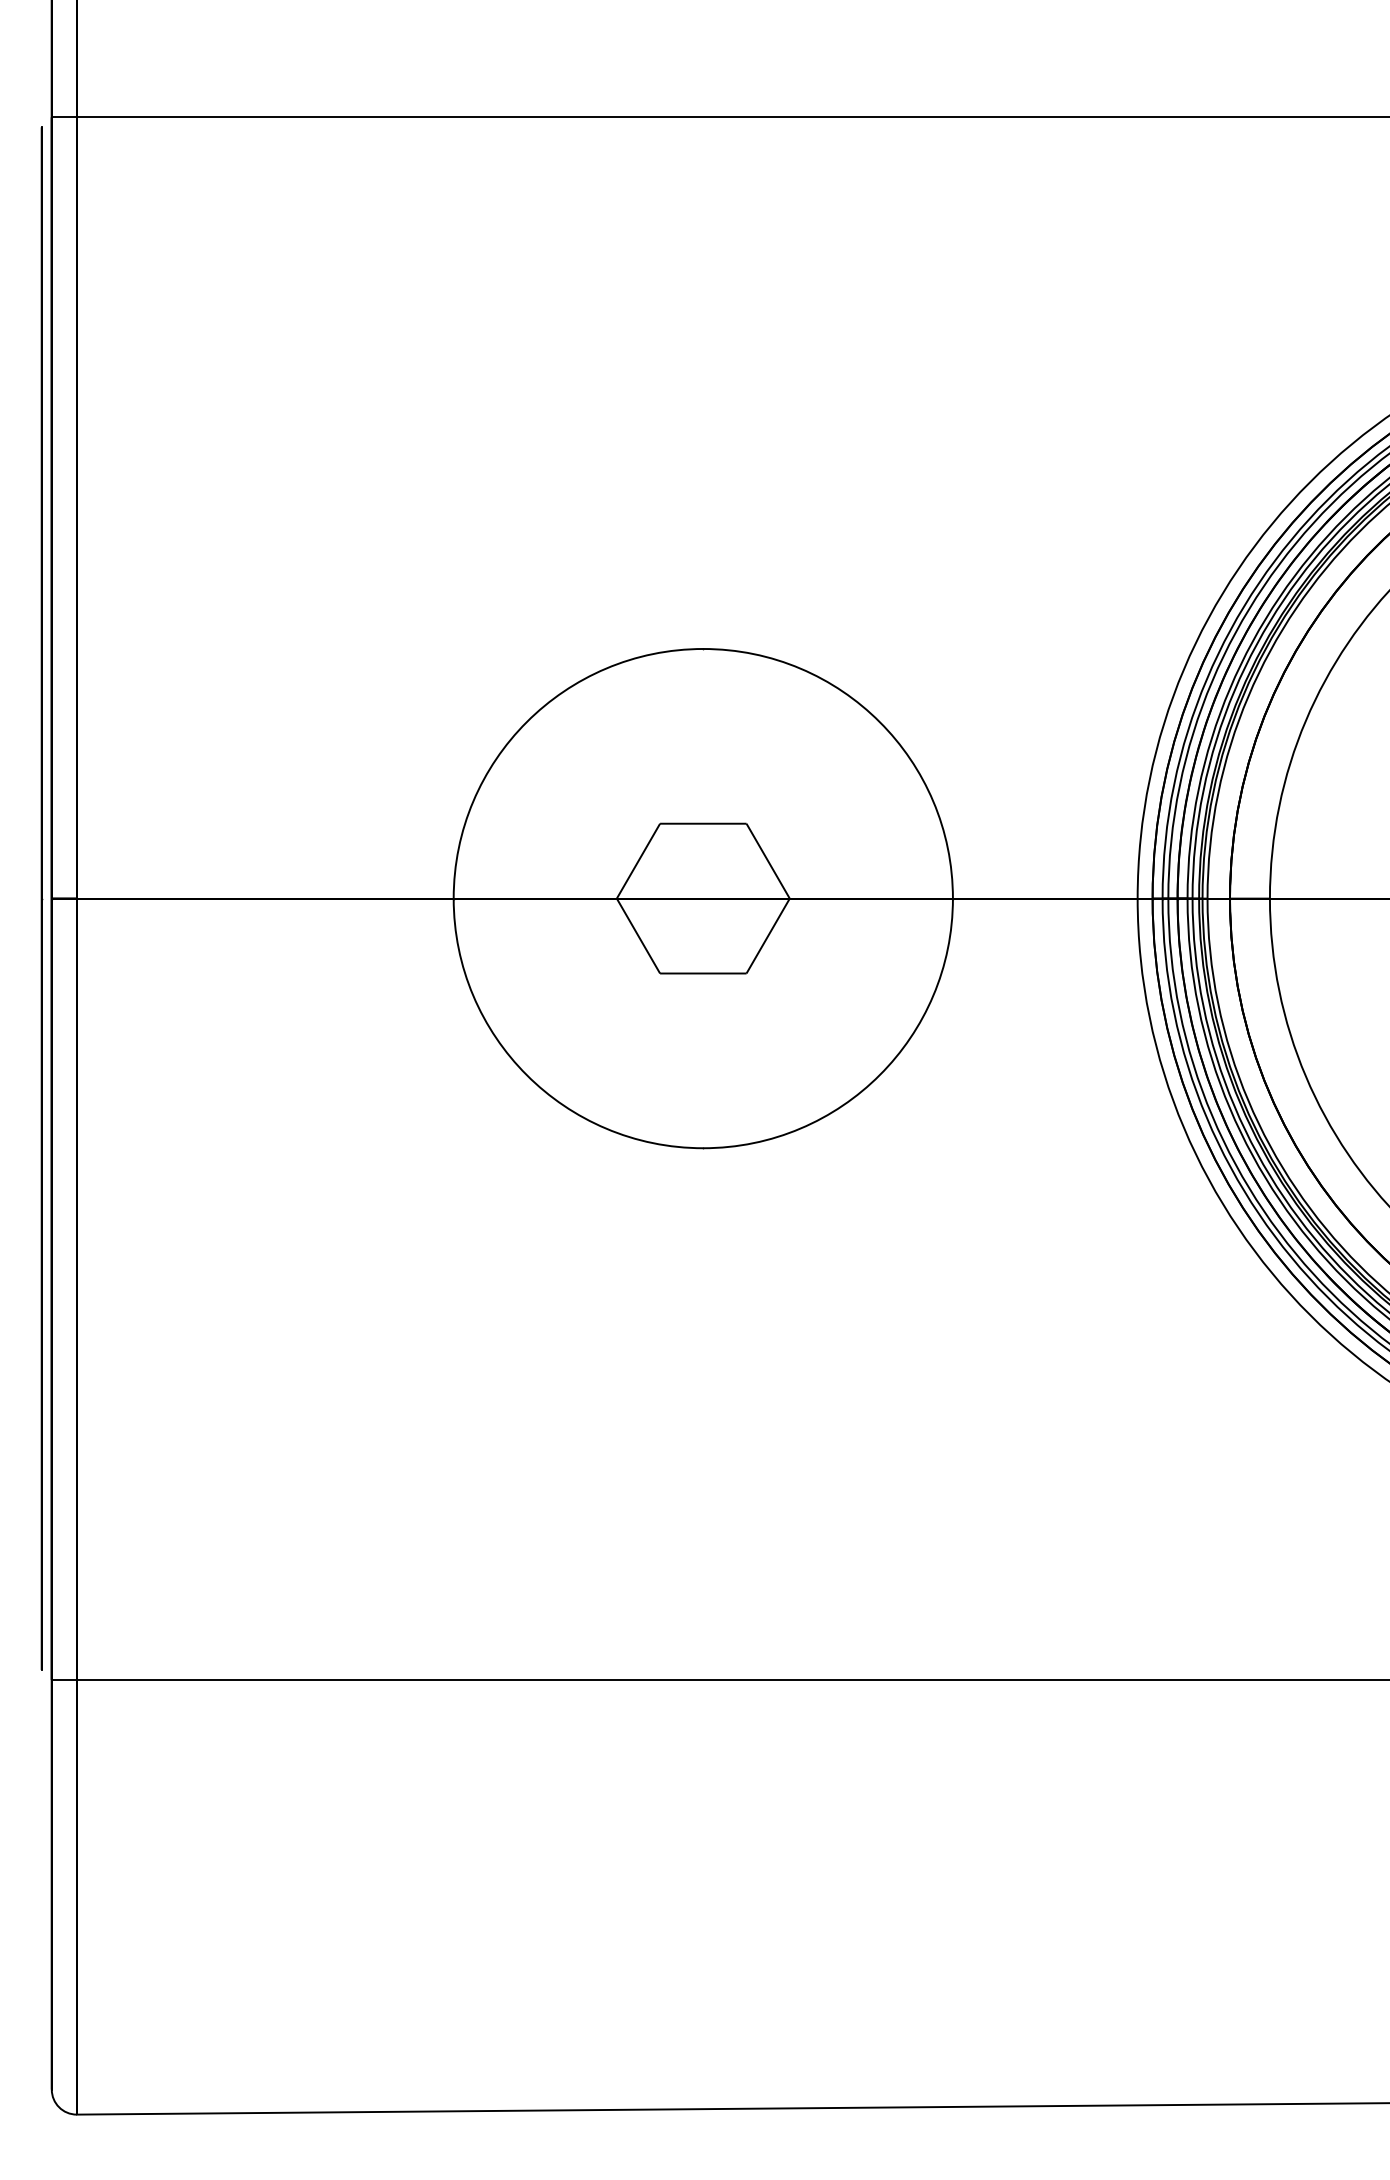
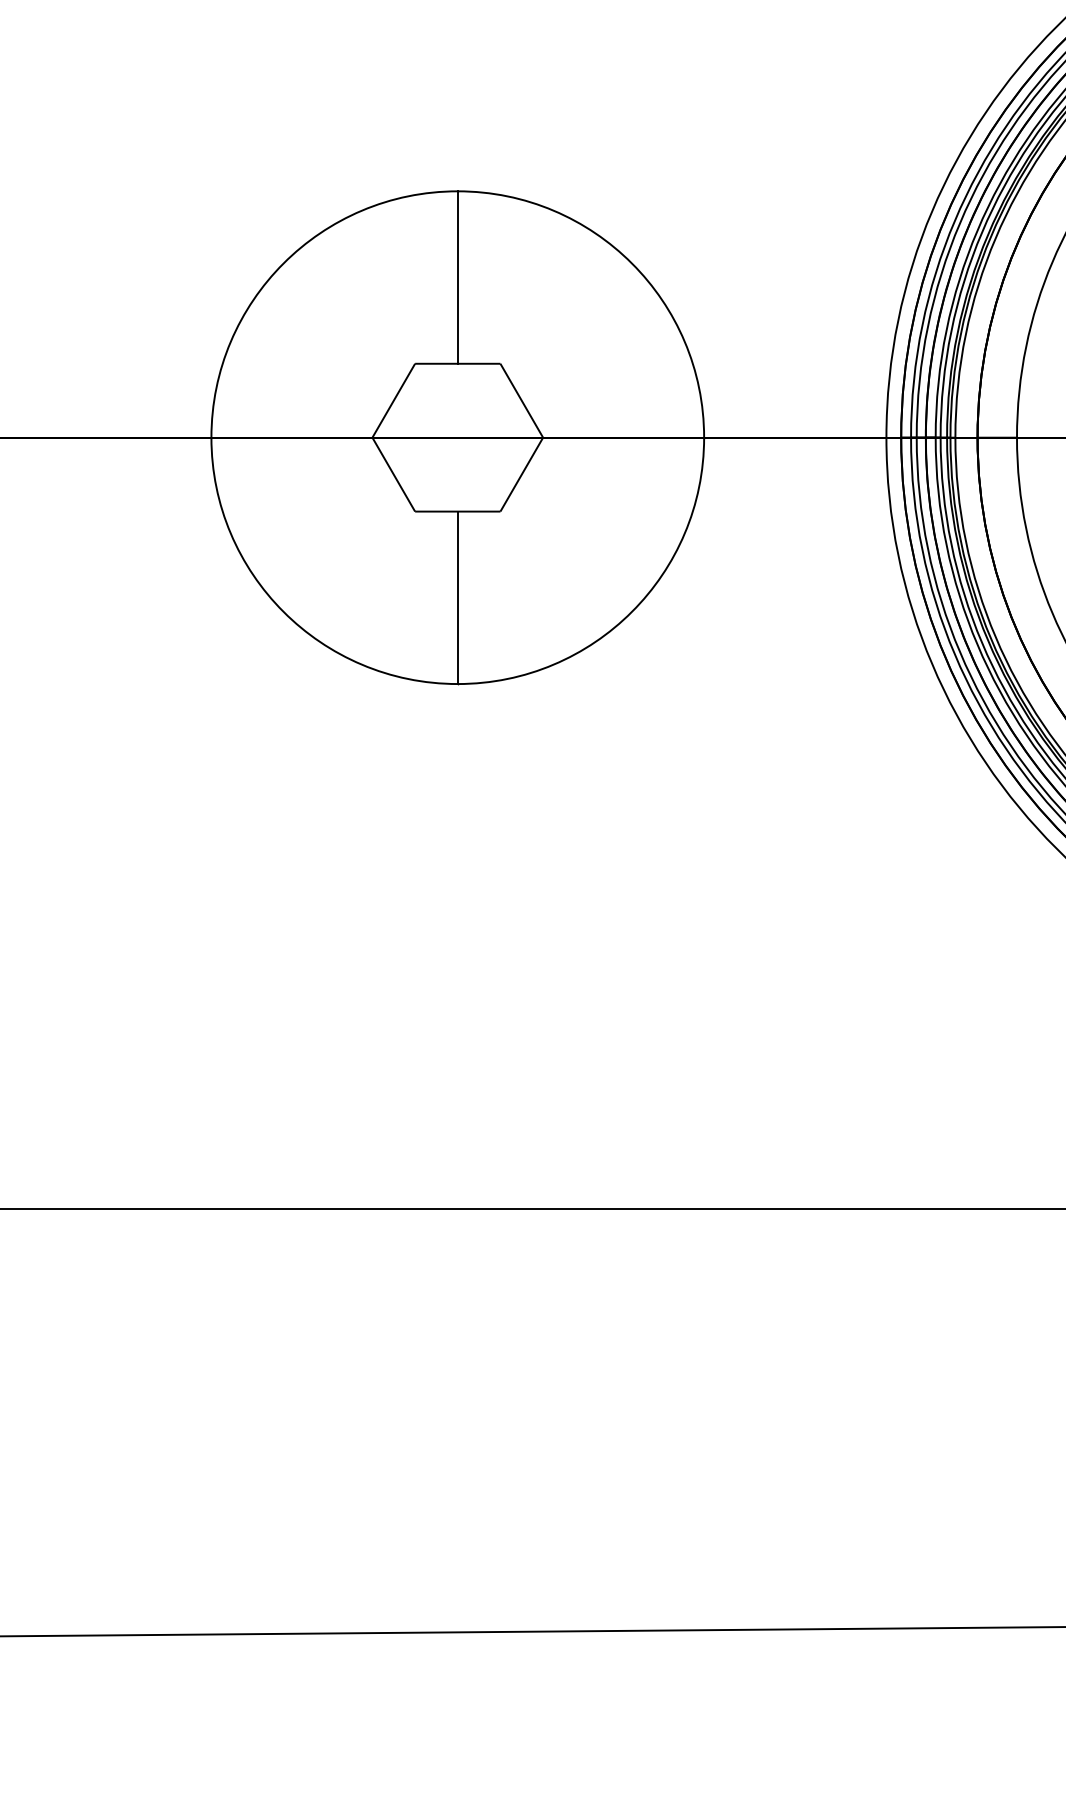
line: (703, 736) -> (457, 277), added
line: (703, 1060) -> (457, 597), added

